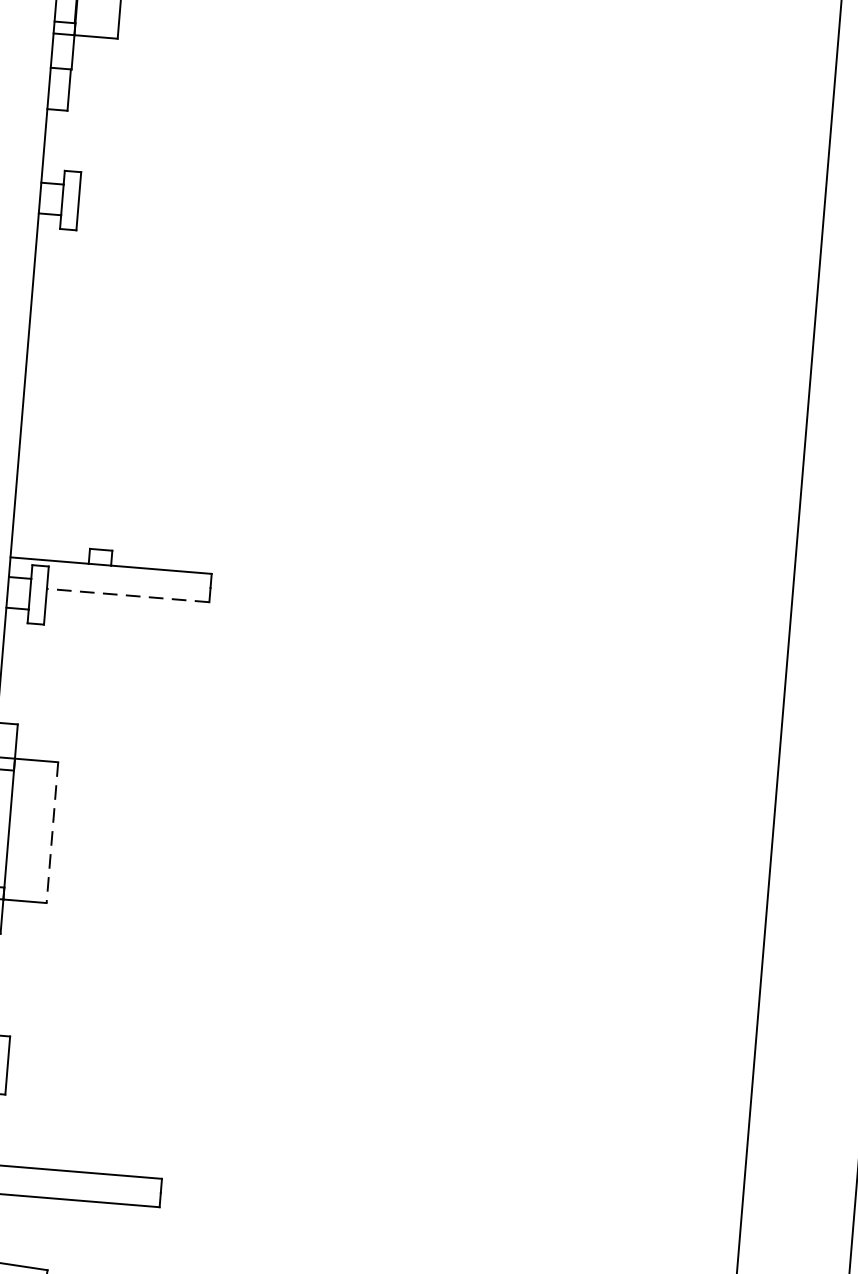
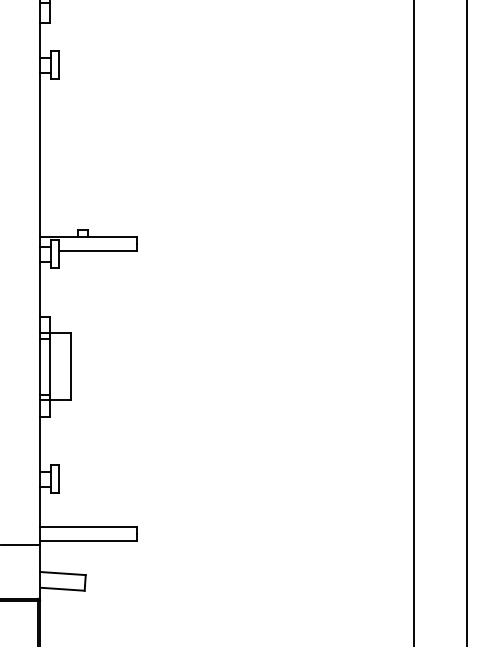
line: (127, 594) -> (97, 250), dashed -> solid
line: (51, 832) -> (70, 366), dashed -> solid

